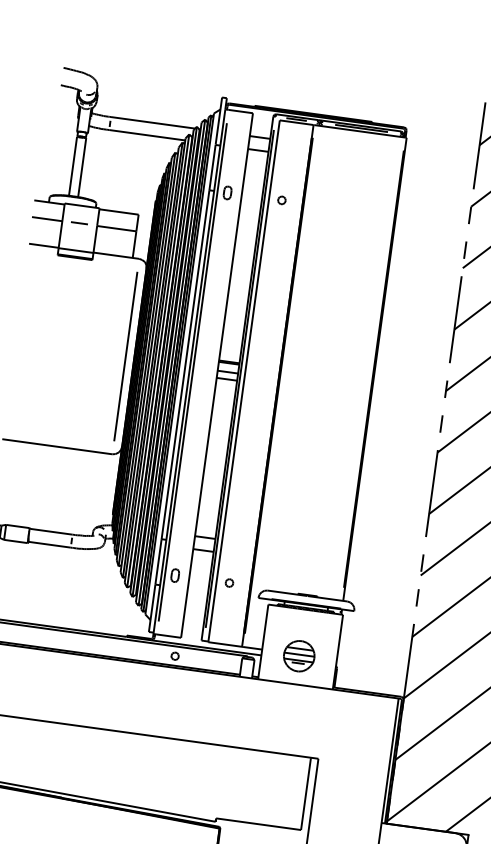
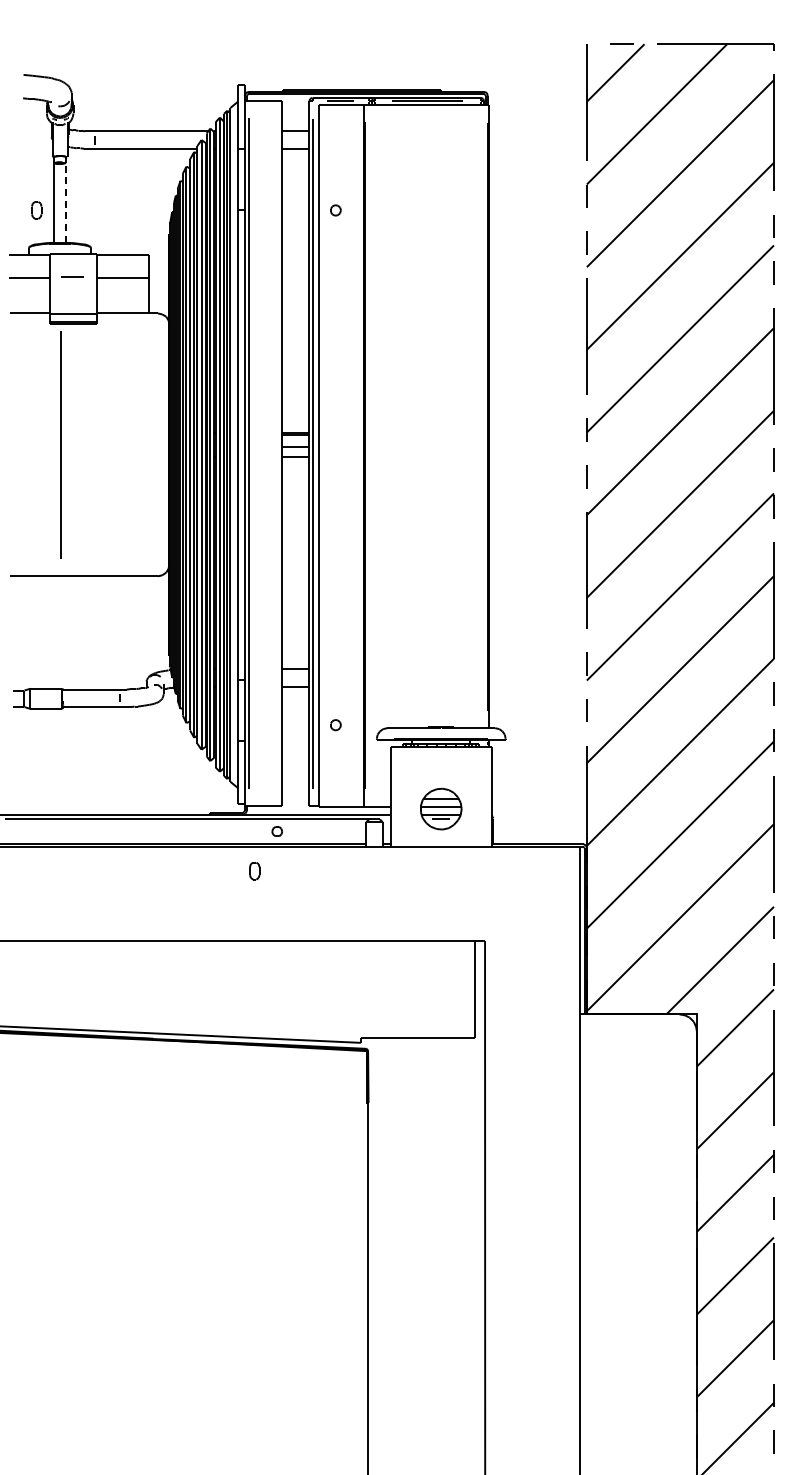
line: (82, 167) -> (66, 203), solid -> dashed
part: (227, 192) -> (36, 210), moved
line: (125, 356) -> (60, 444), moved
part: (174, 575) -> (254, 871), moved

